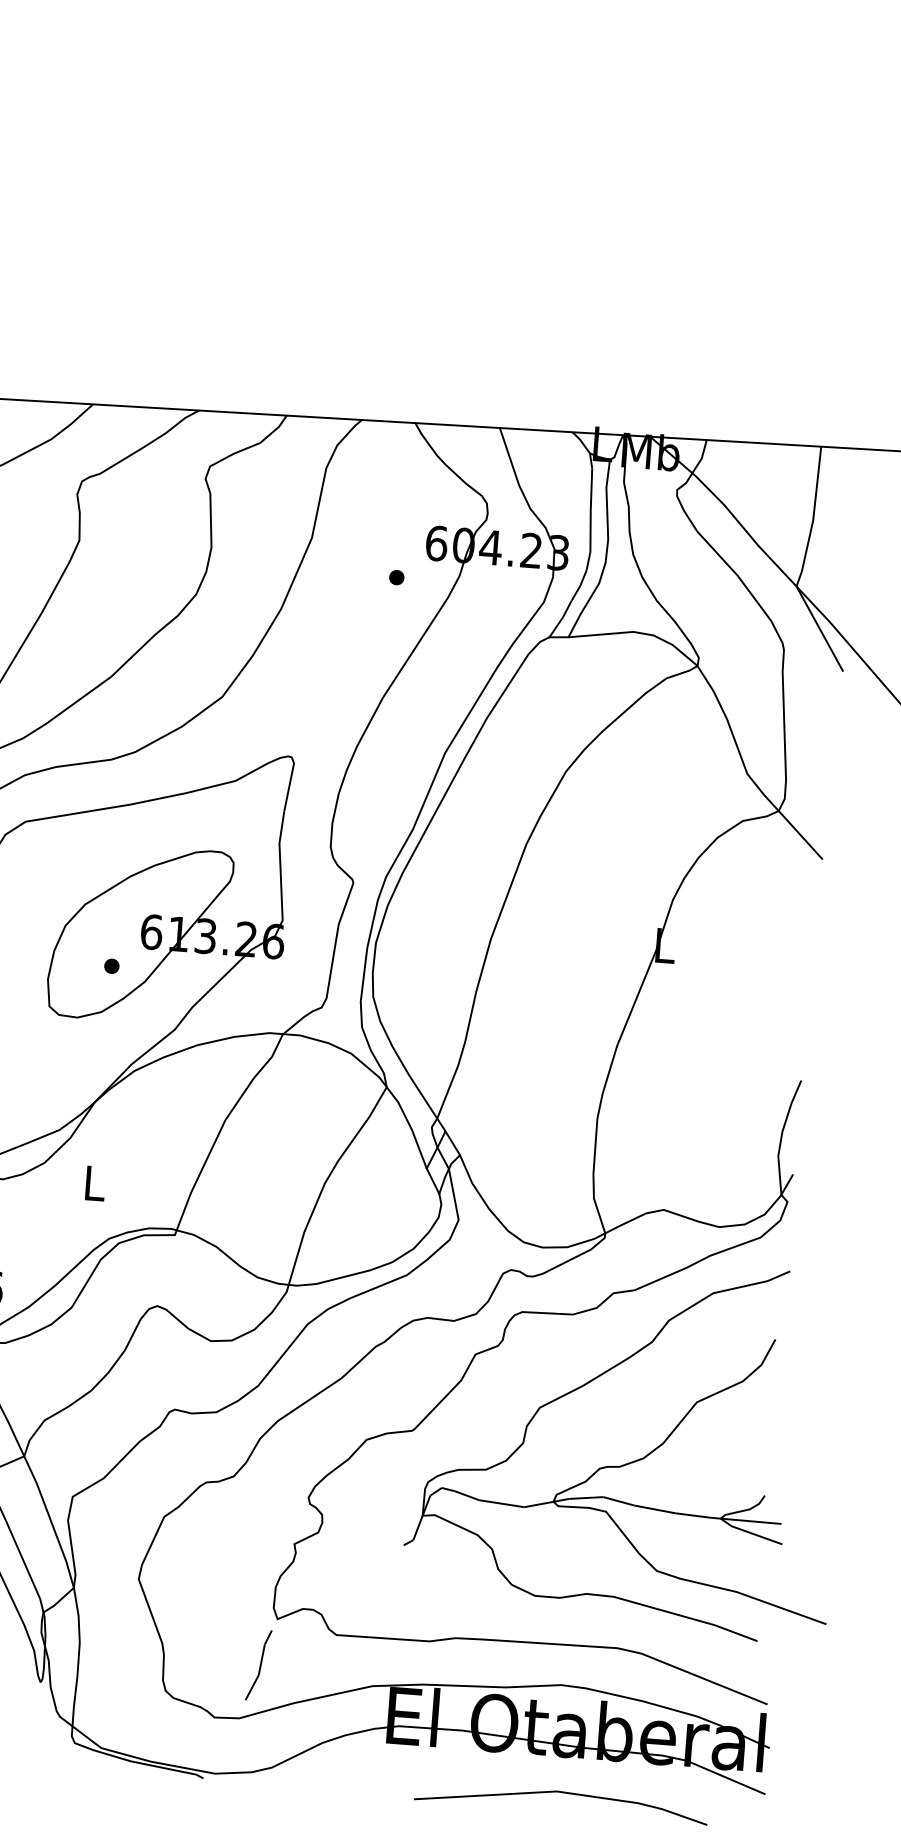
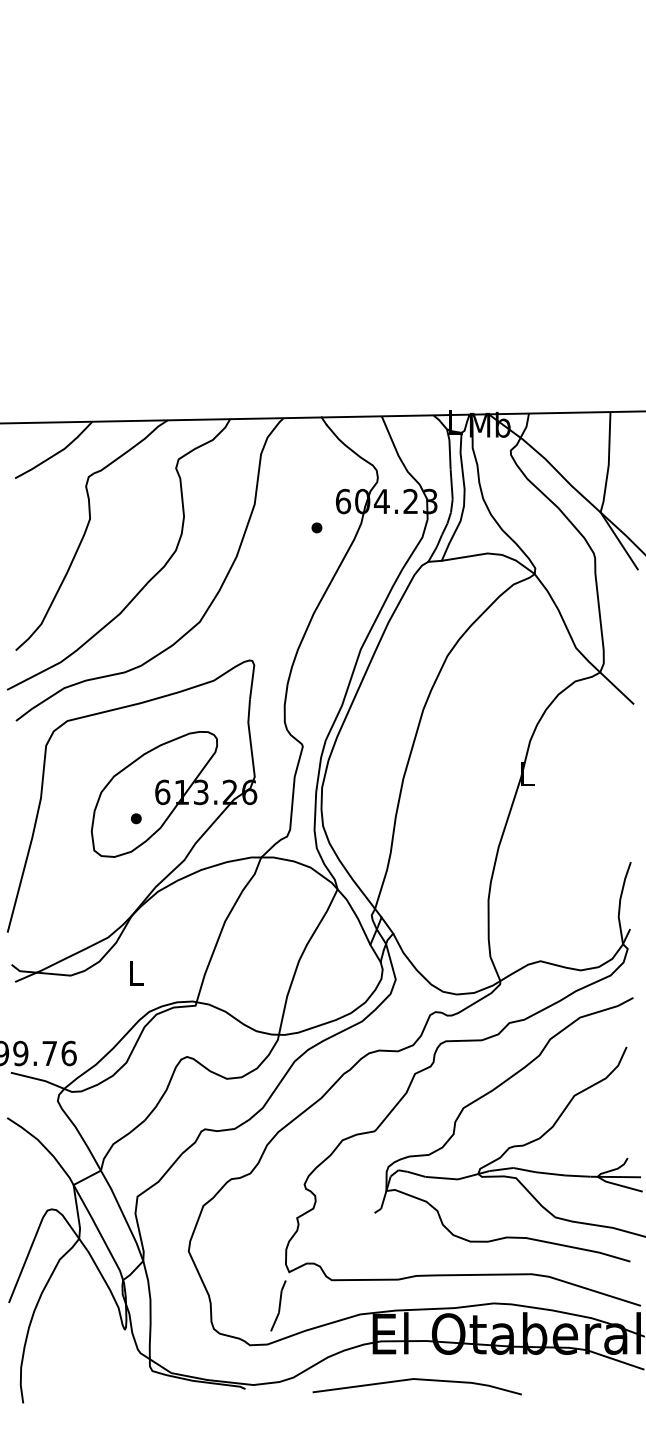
line: (560, 1793) -> (416, 1380), moved

